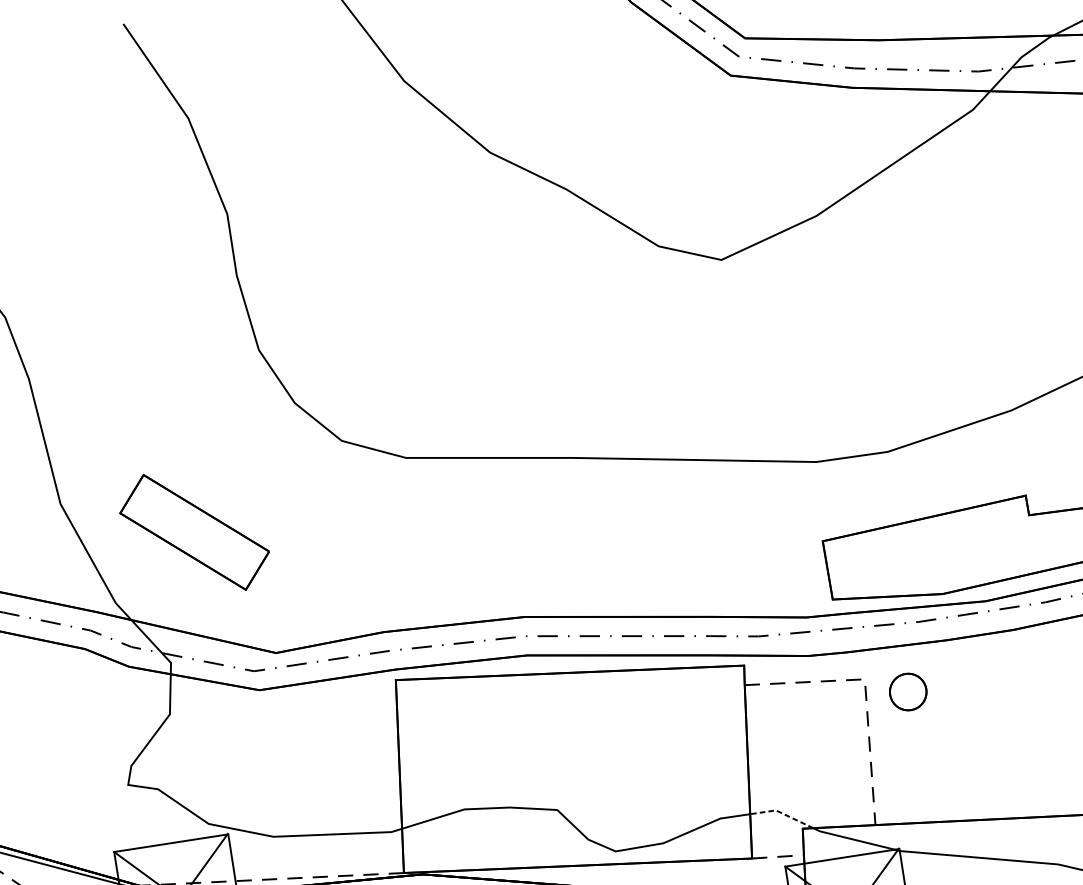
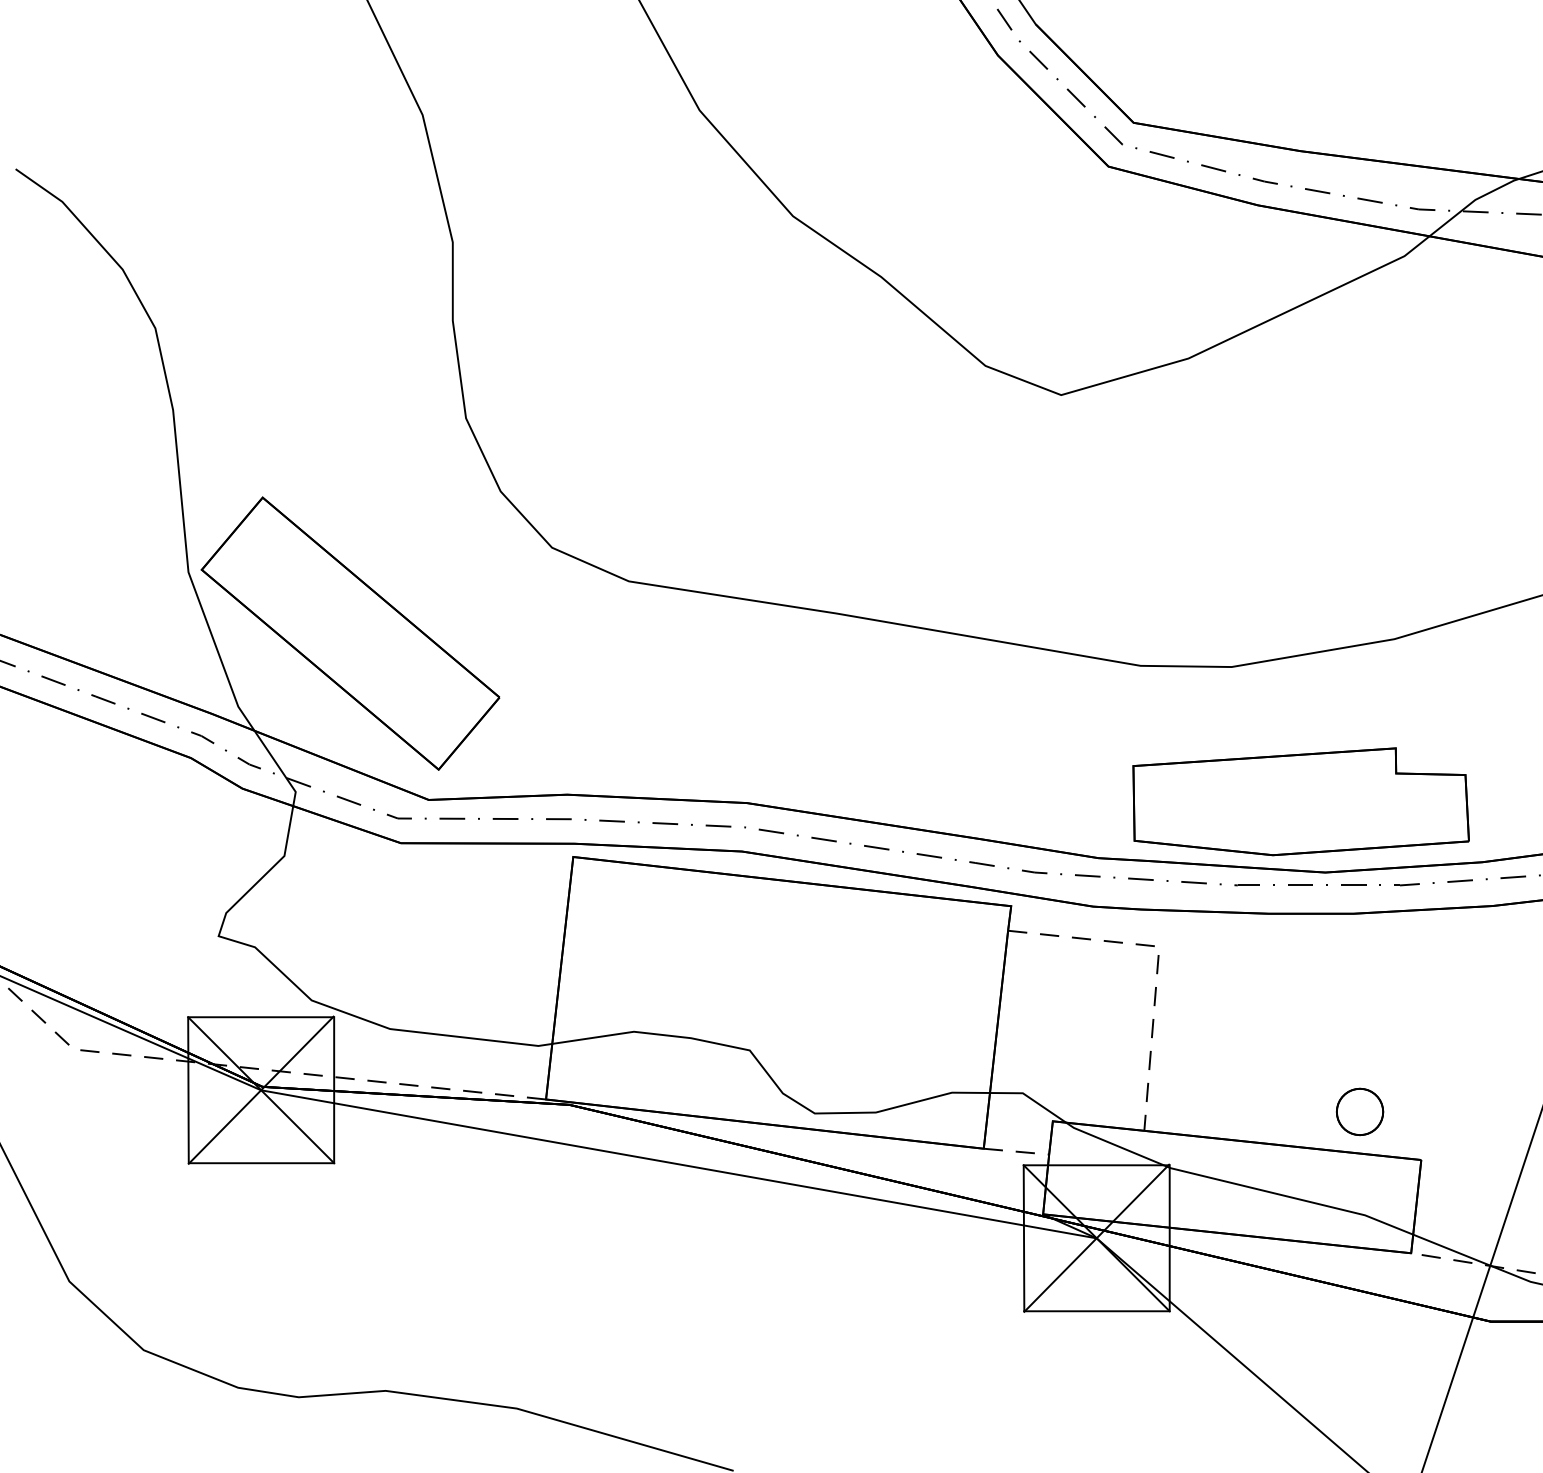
part: (194, 532) -> (350, 633), size x1.67
part: (908, 691) -> (1360, 1111), moved
line: (782, 813) -> (1030, 1098), dashed -> solid

